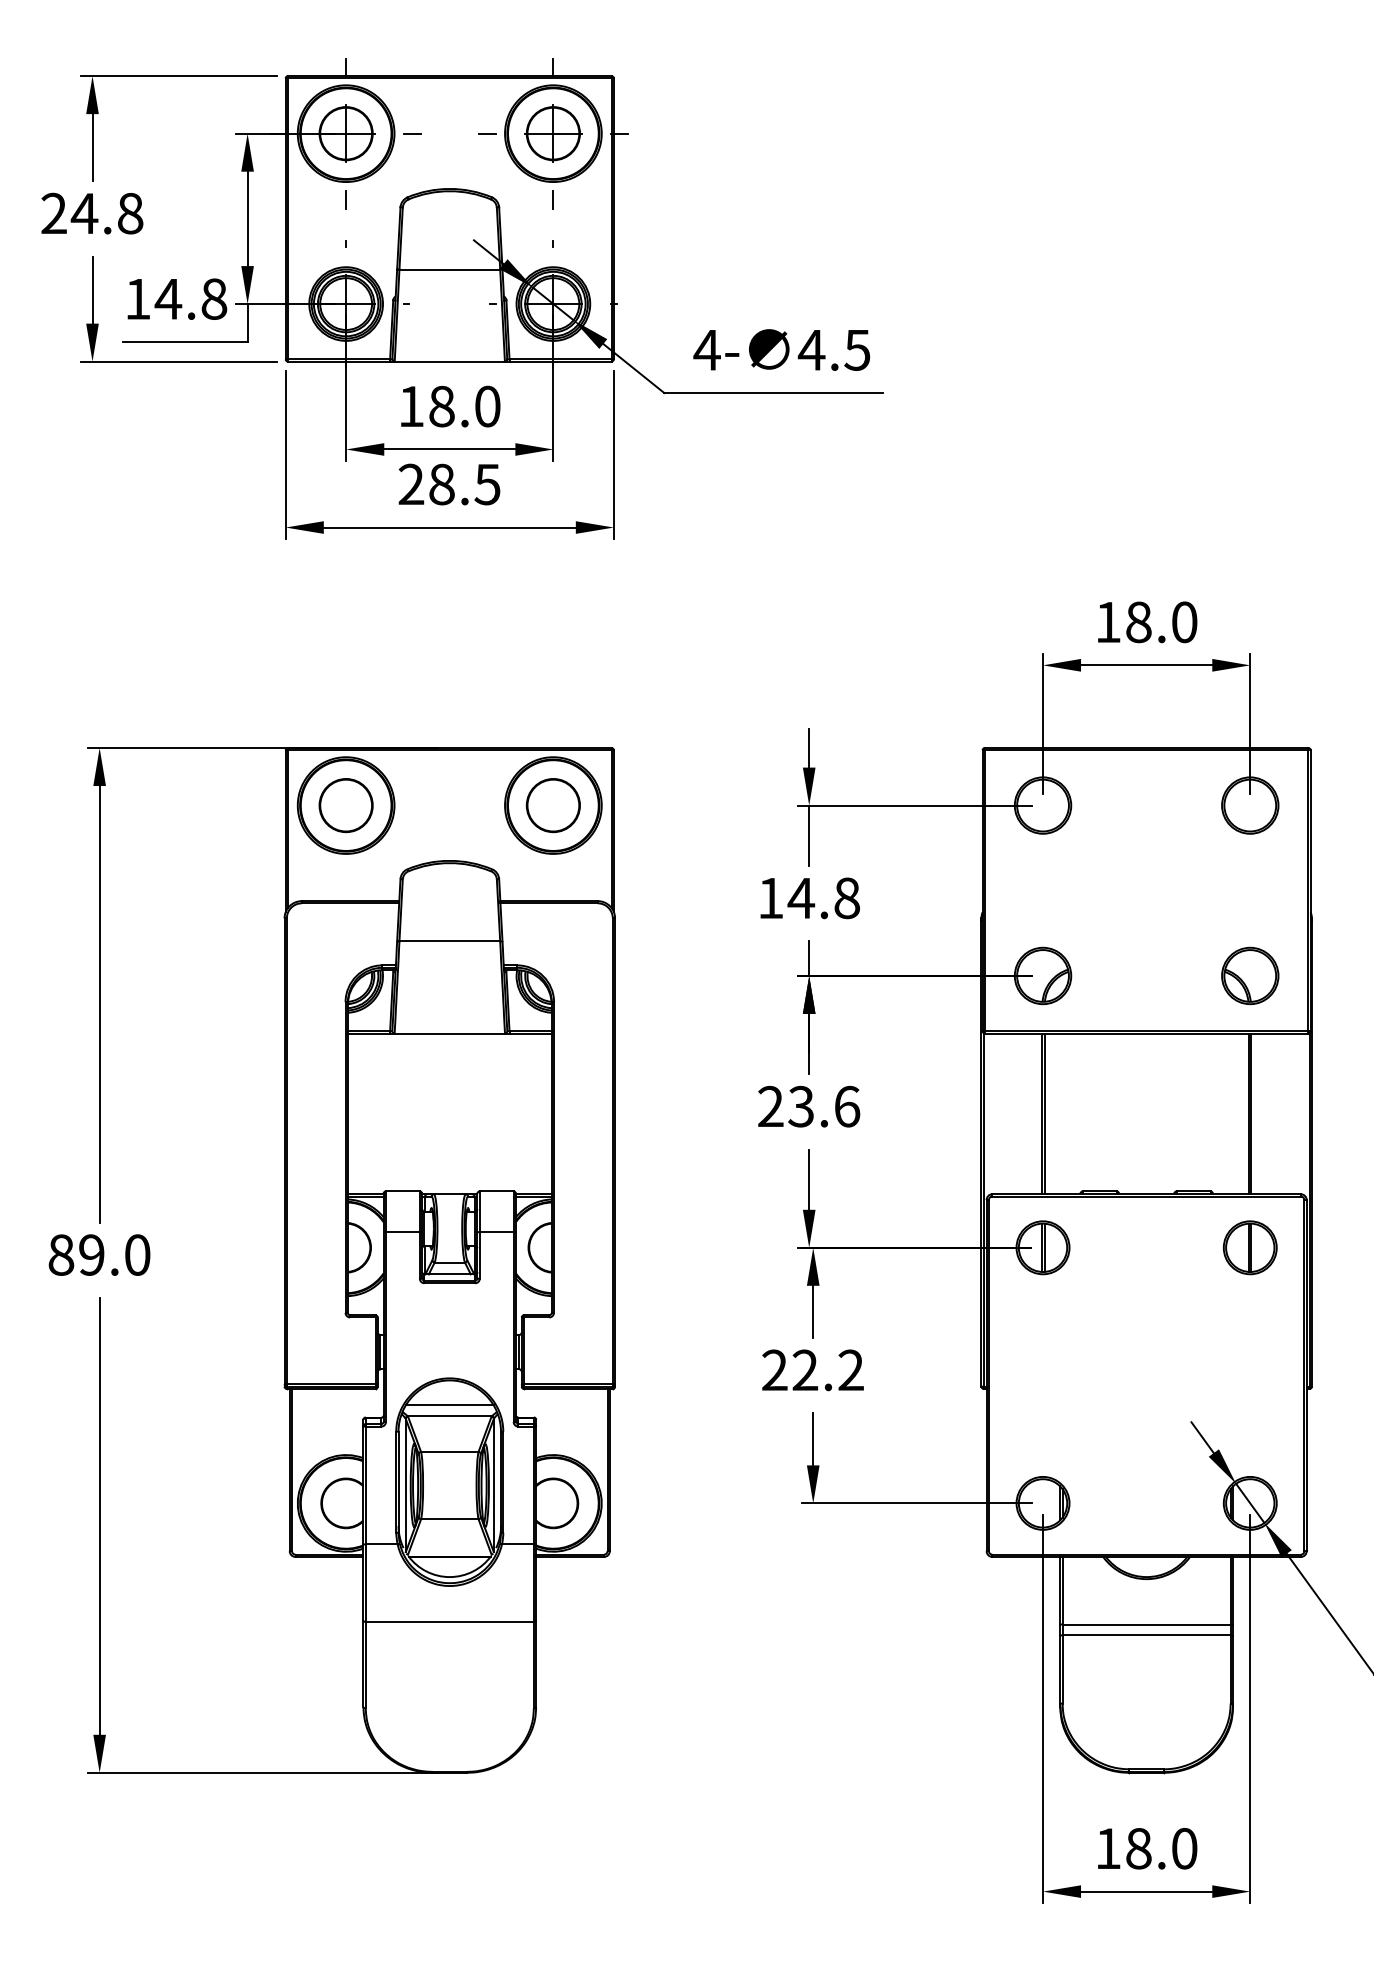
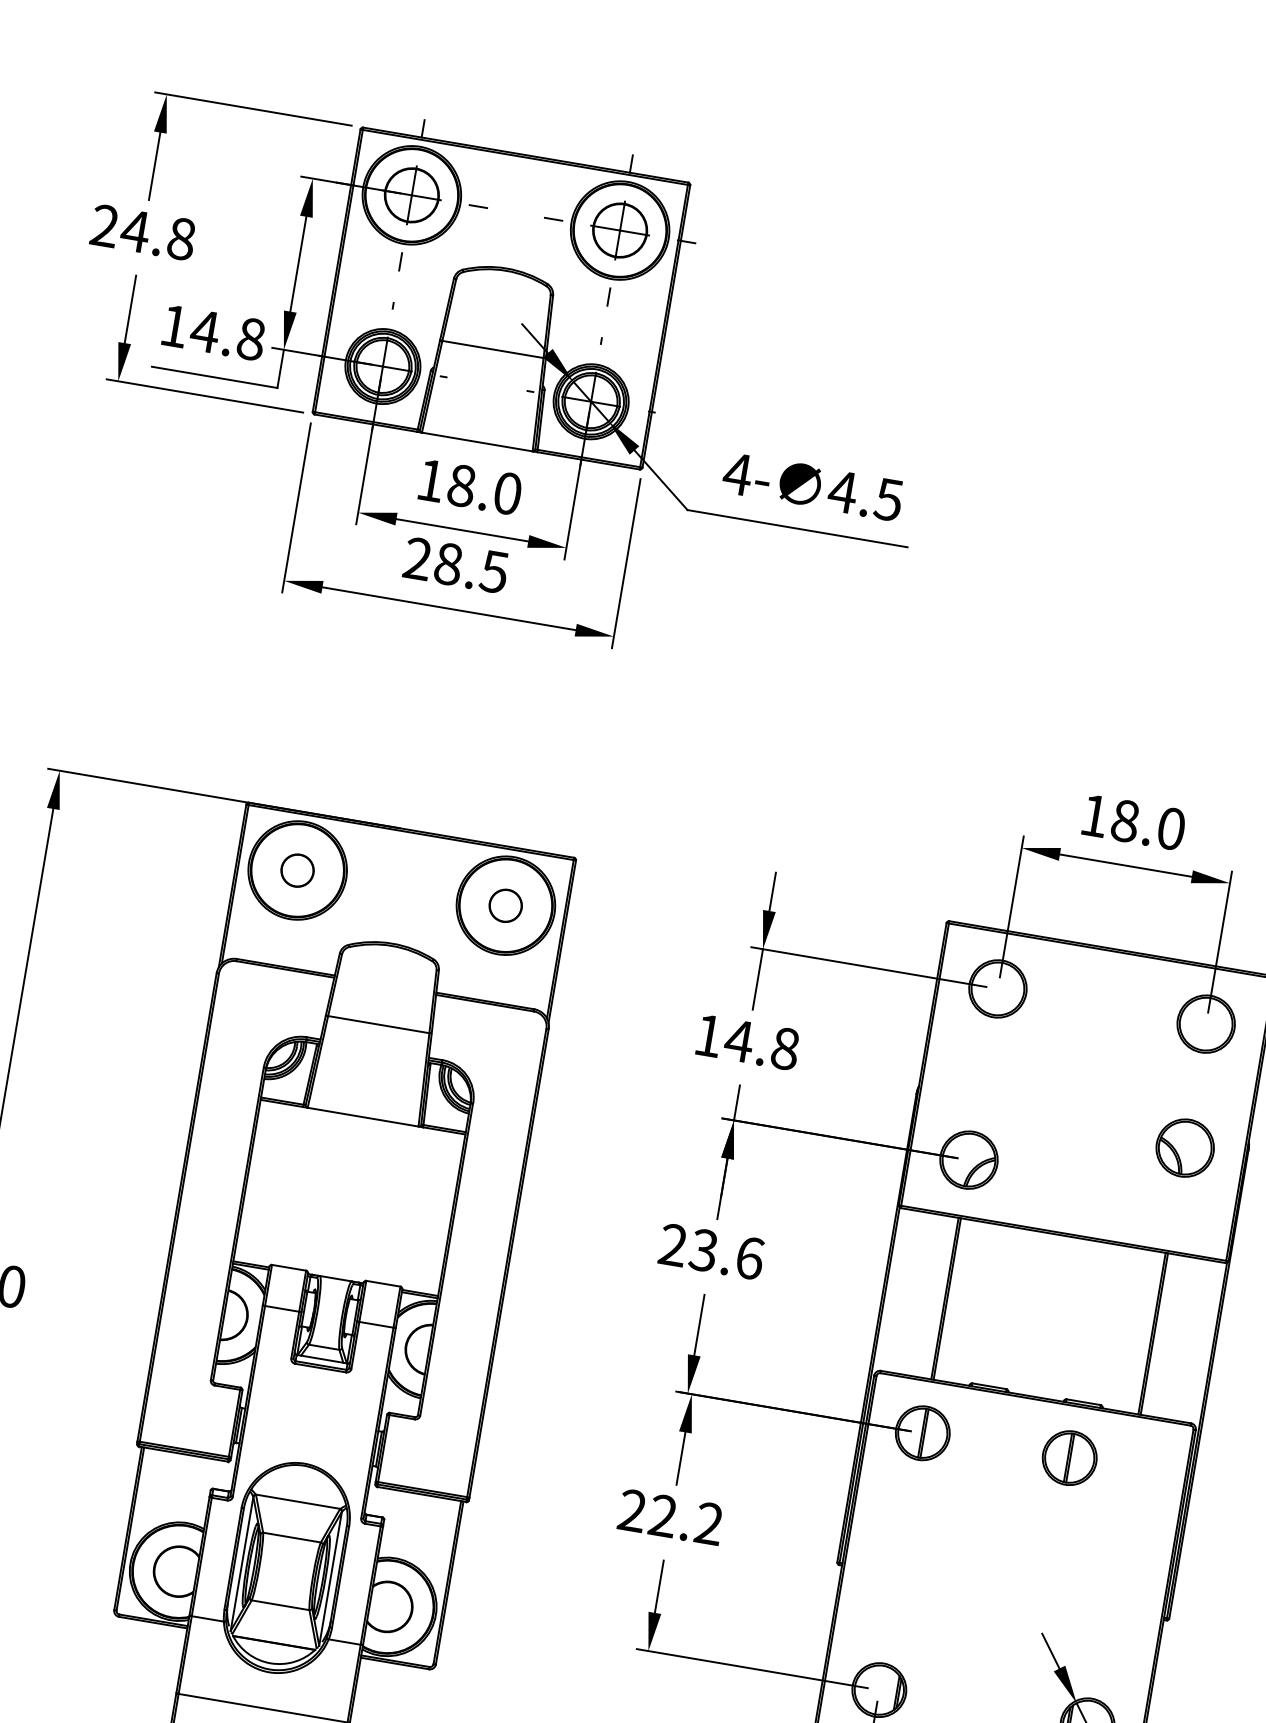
circle: (345, 805) -> (297, 870), size x0.6
circle: (552, 805) -> (505, 905), size x0.6
part: (1250, 975) -> (1185, 1147), moved
part: (1249, 1247) -> (1068, 1457), moved
line: (449, 1404) -> (299, 1489), removed

